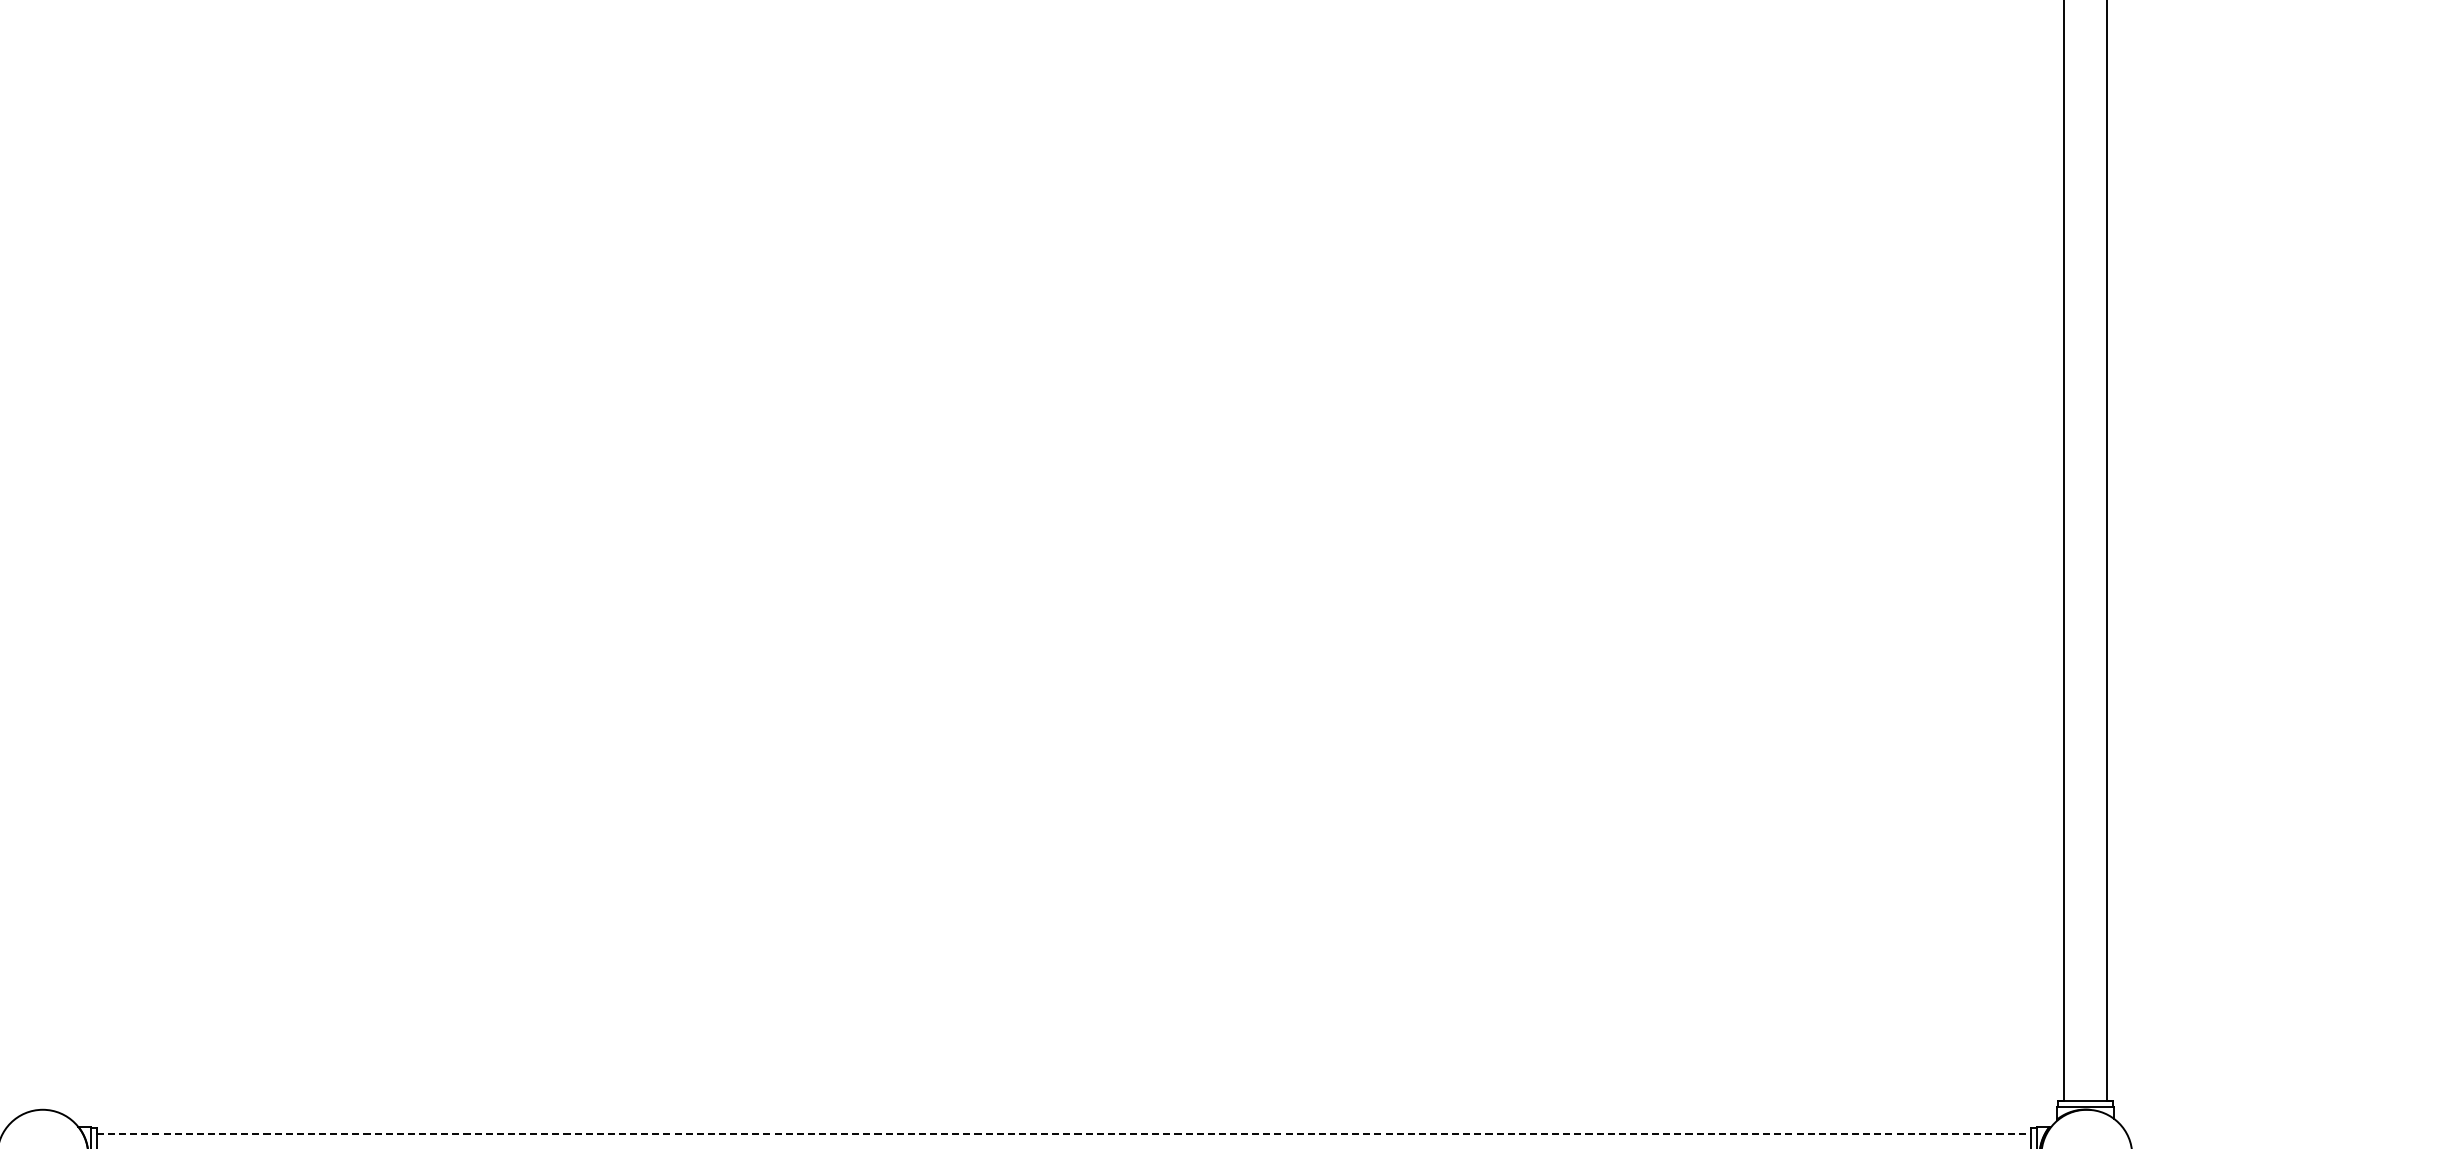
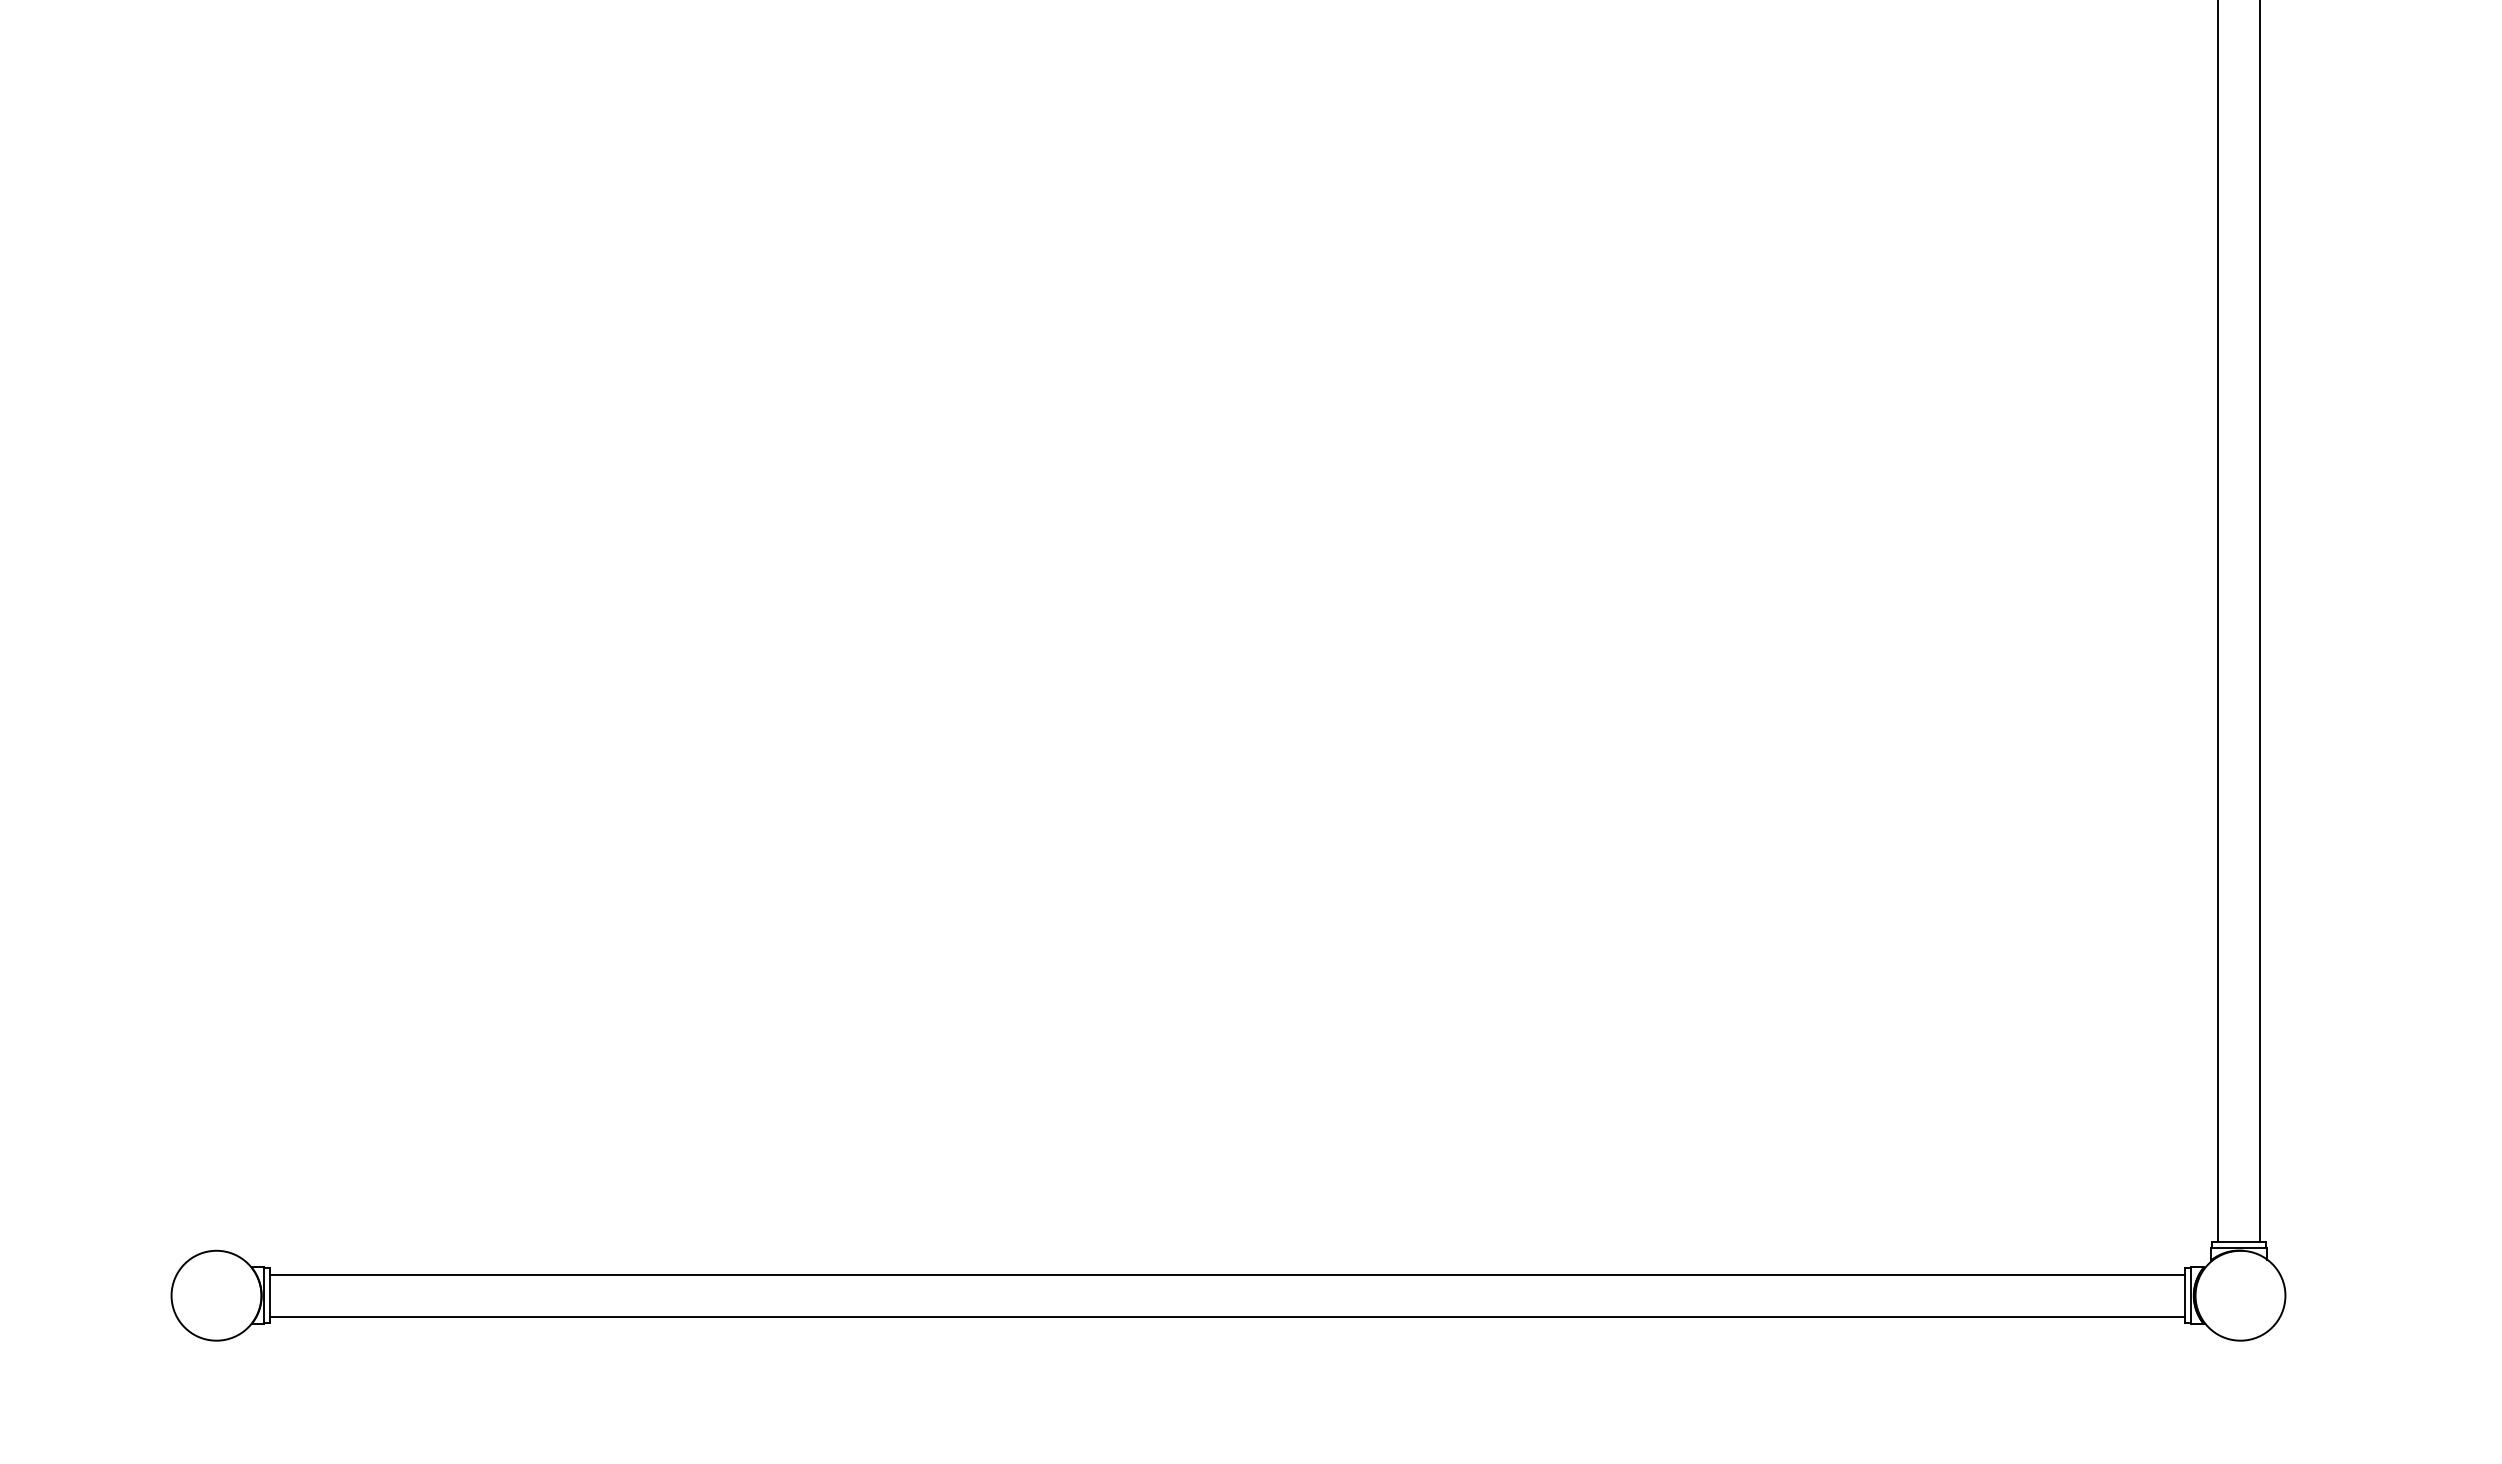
line: (1063, 1133) -> (1227, 1274), dashed -> solid

